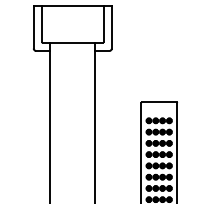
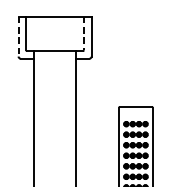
line: (103, 23) -> (83, 33), solid -> dashed
line: (33, 27) -> (18, 36), solid -> dashed

